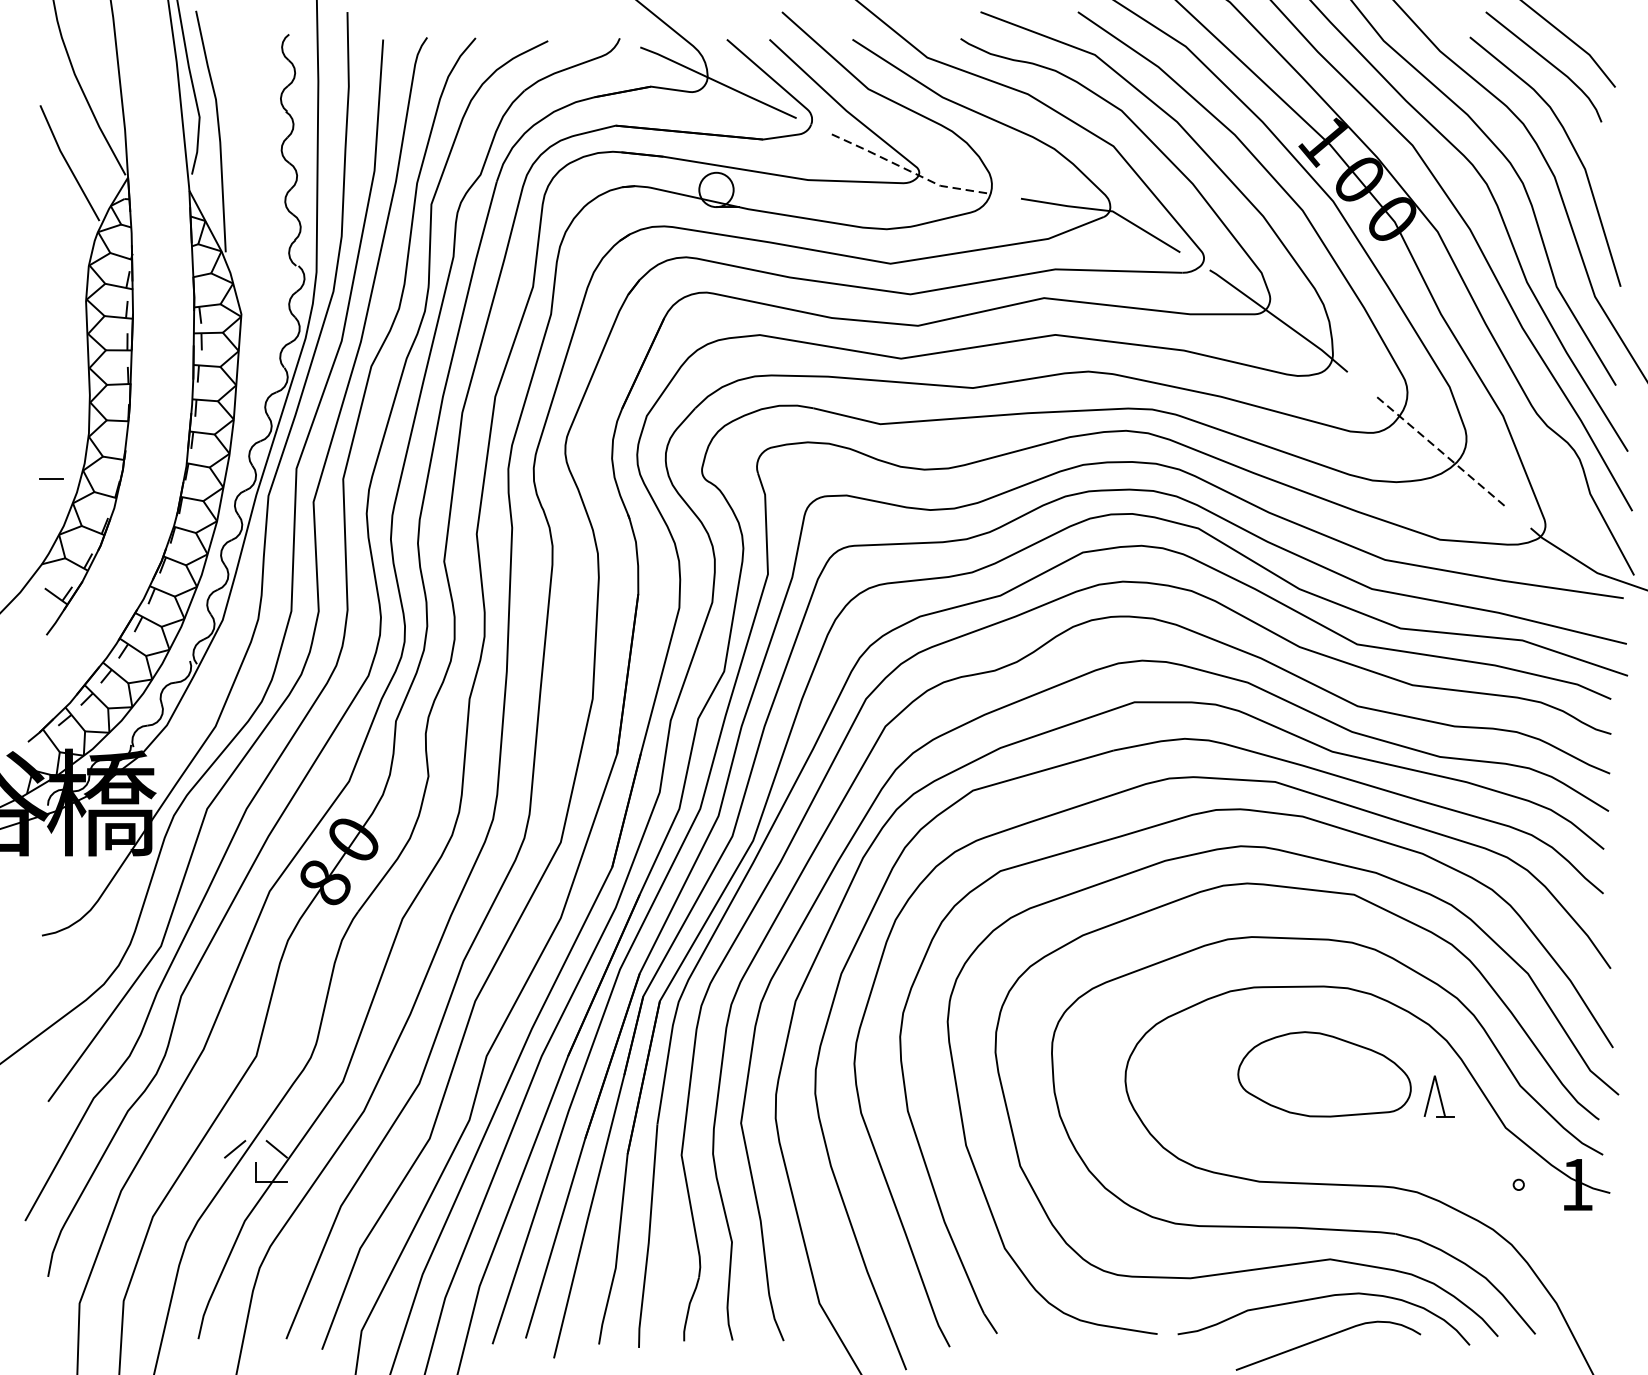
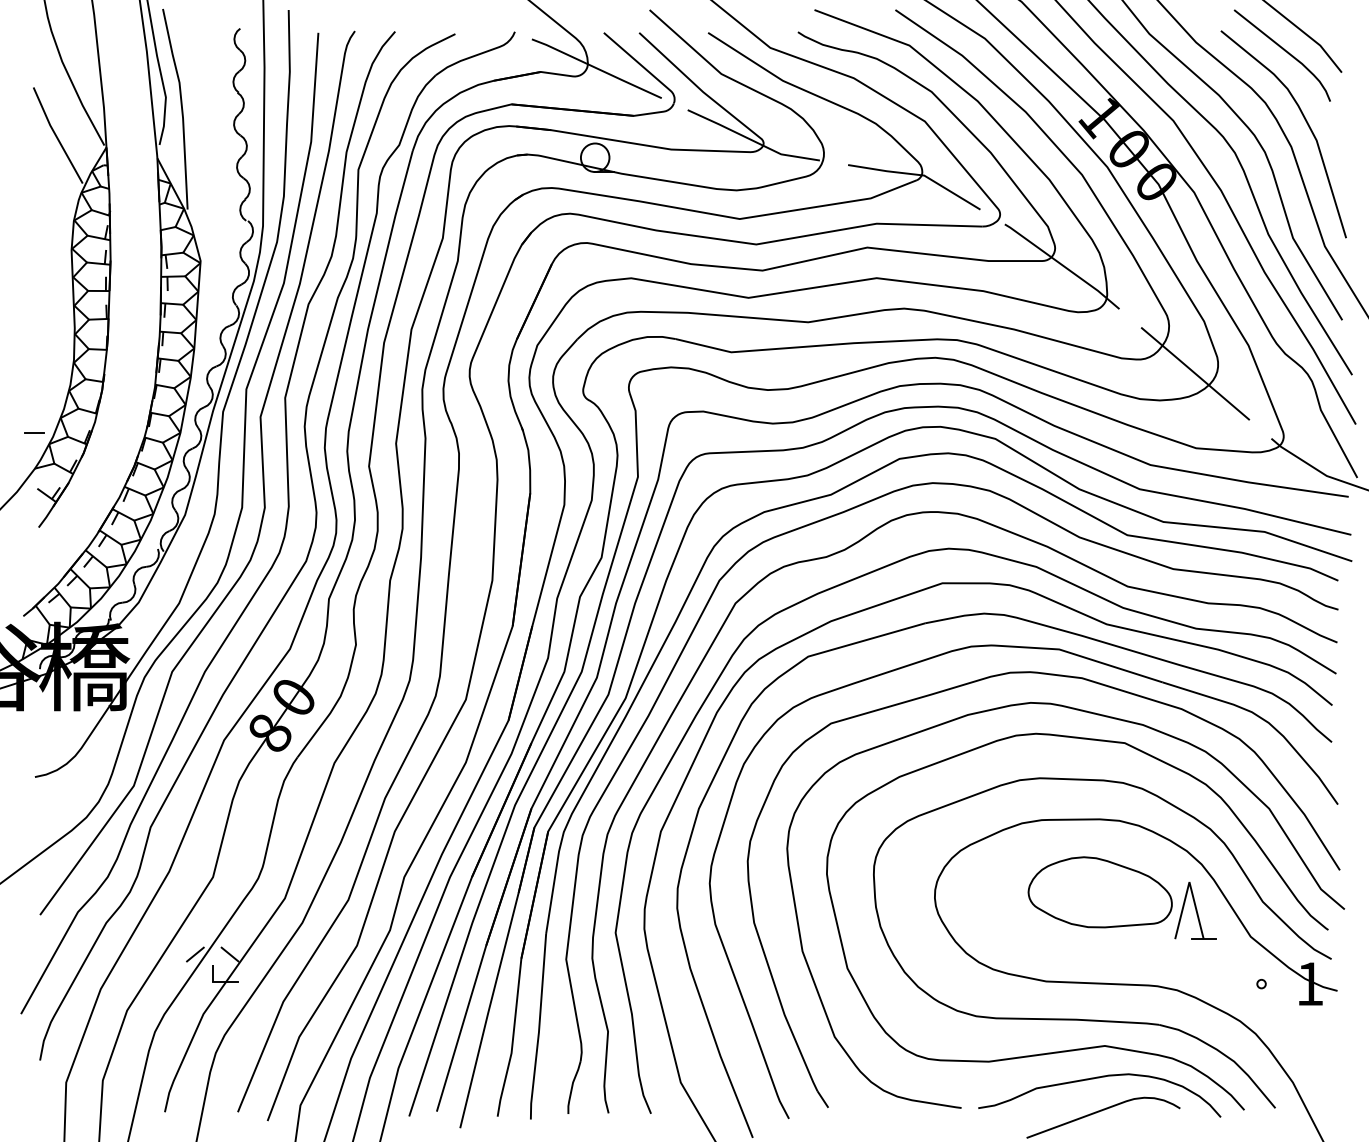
line: (905, 169) -> (752, 140), dashed -> solid
line: (1439, 449) -> (1195, 373), dashed -> solid
line: (51, 478) -> (34, 432), moved
part: (1439, 1096) -> (1195, 910), size x1.67

